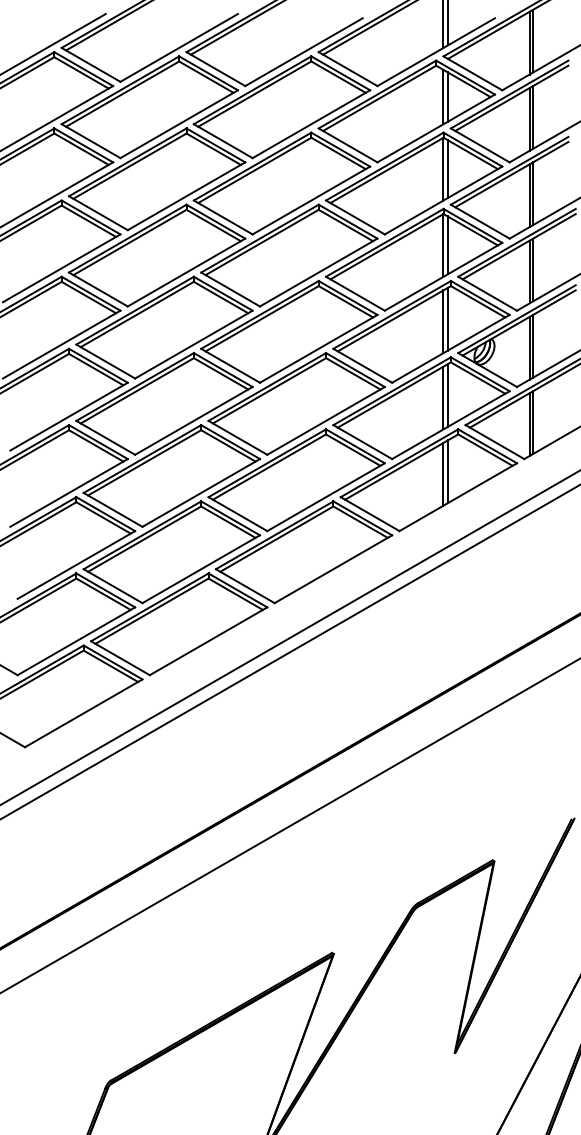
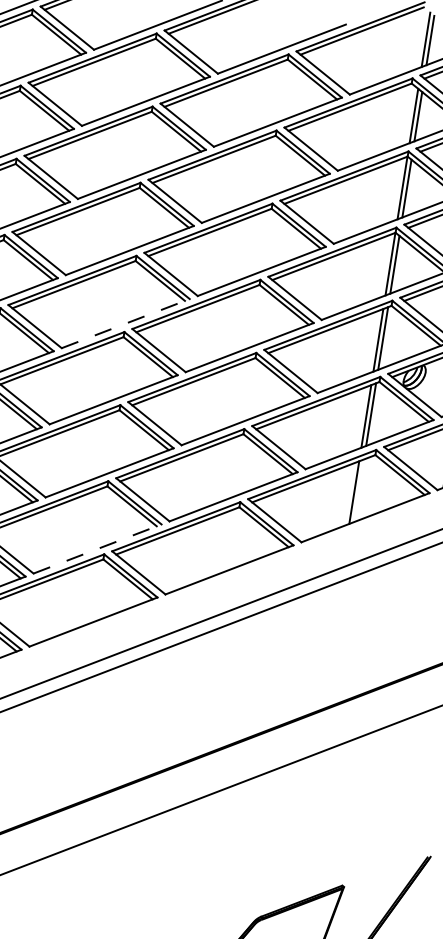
line: (193, 344) -> (125, 323), solid -> dashed
line: (447, 471) -> (358, 490), removed
line: (201, 569) -> (97, 549), solid -> dashed

